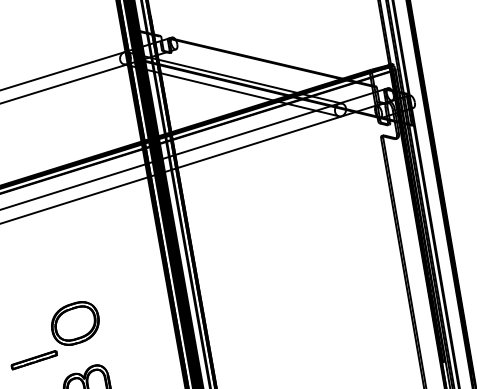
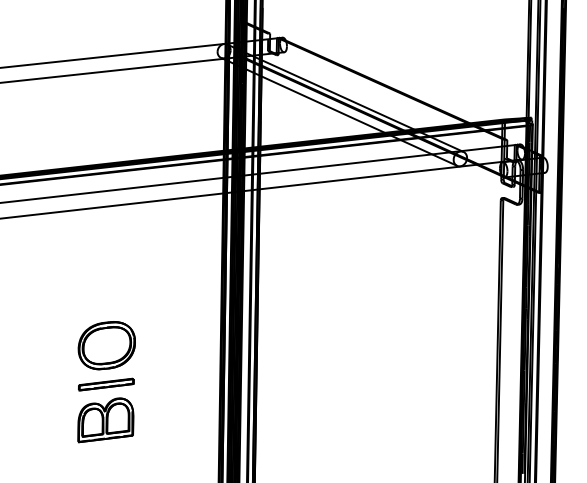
part: (34, 359) -> (106, 384), moved

